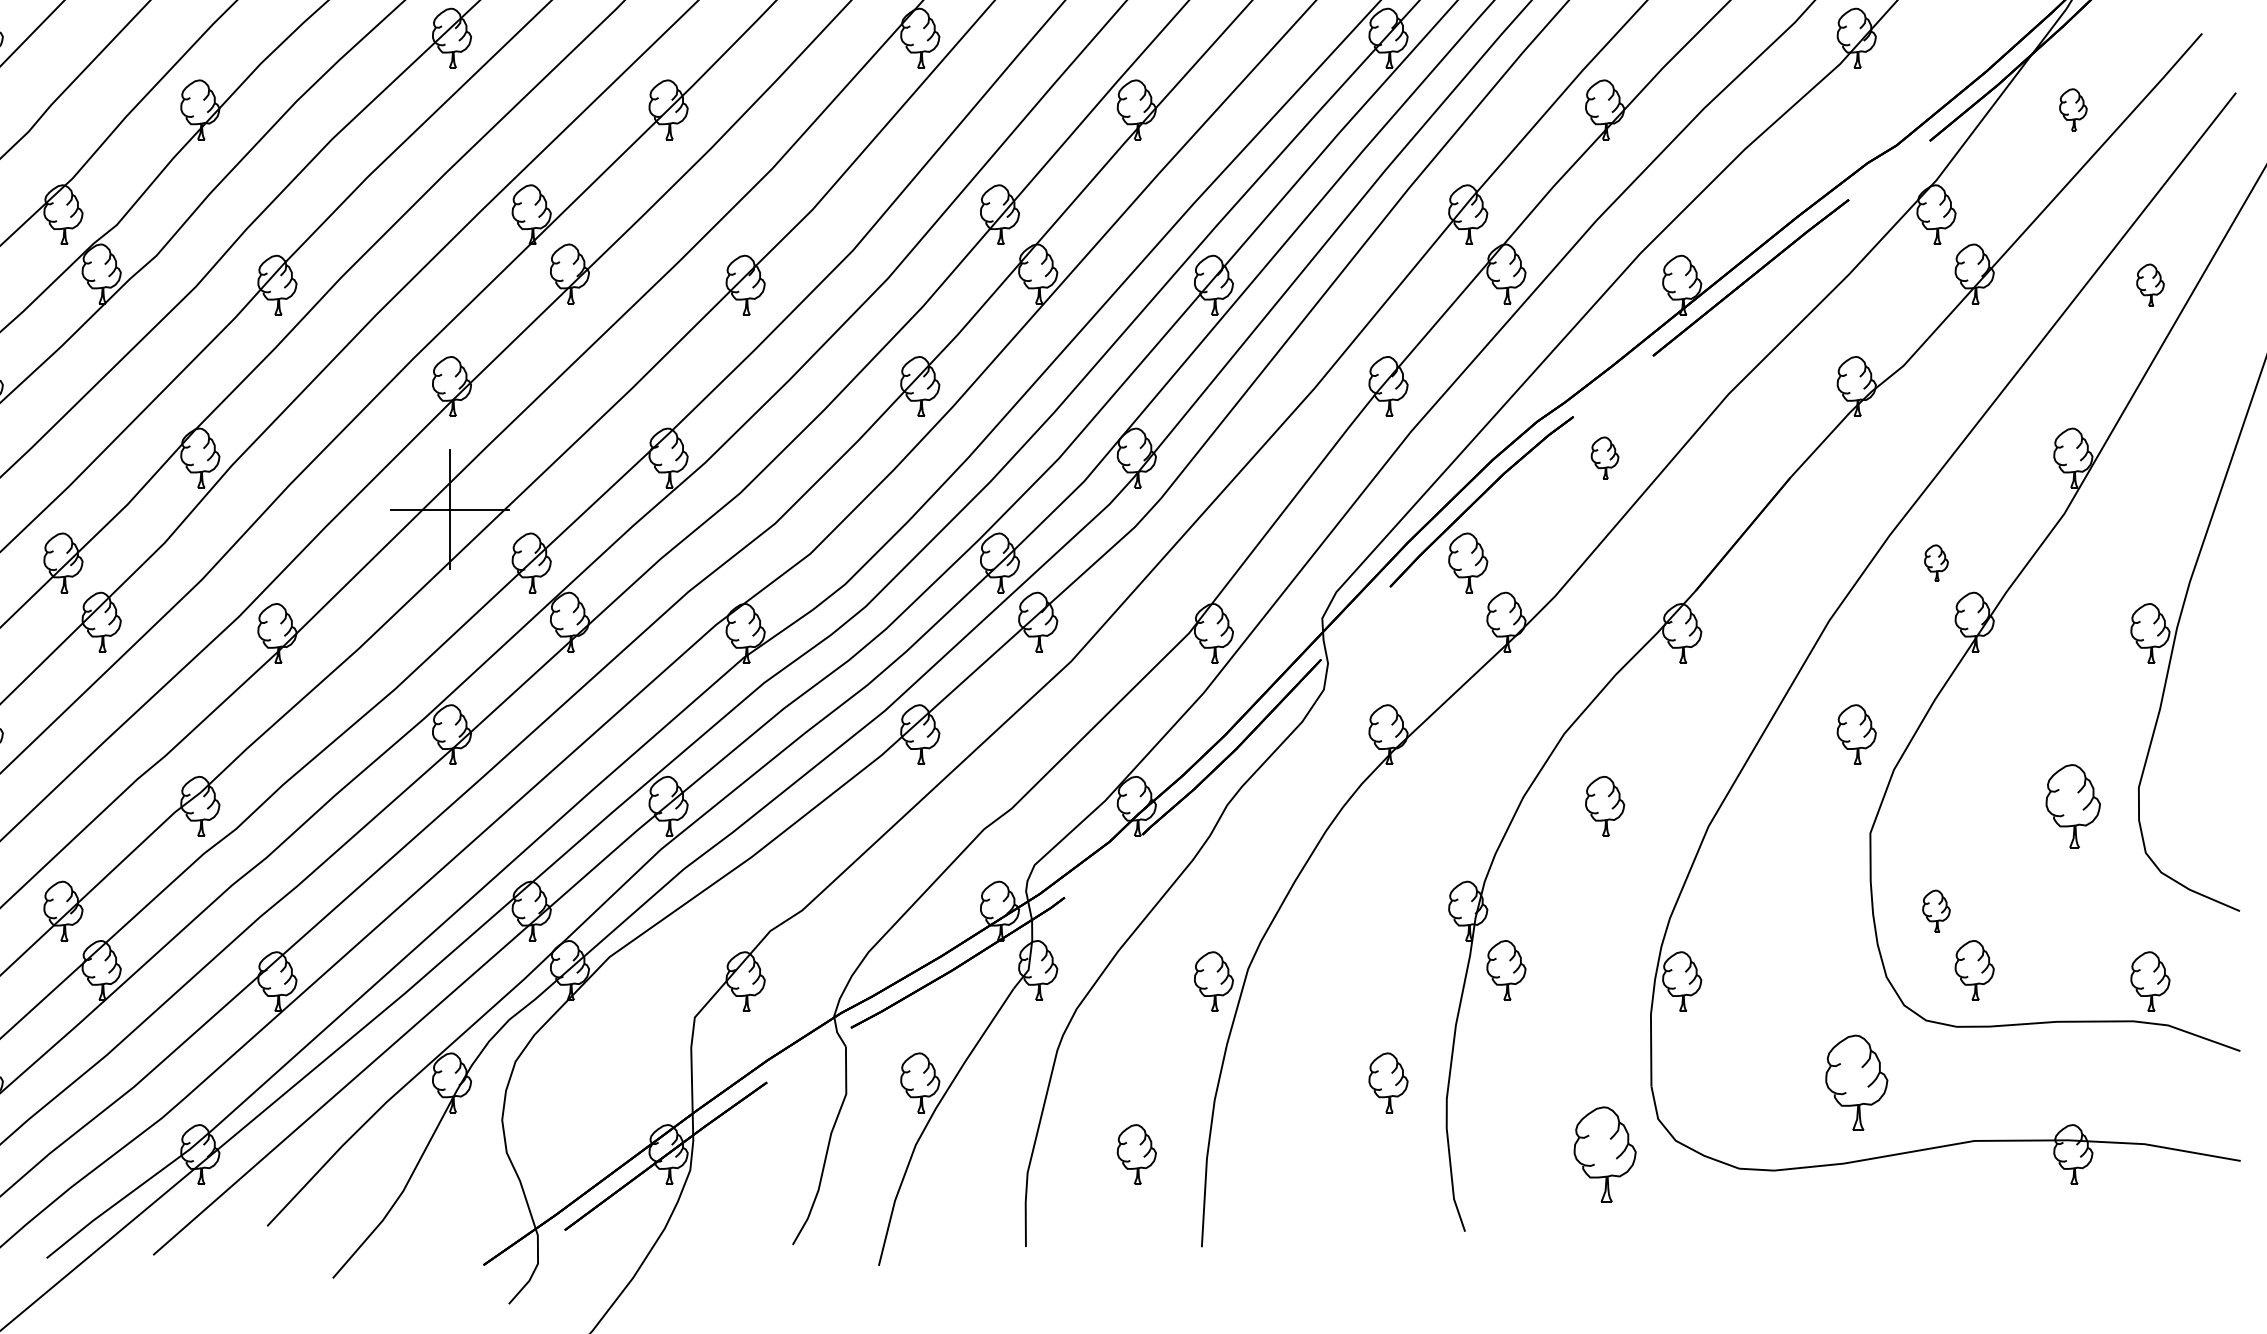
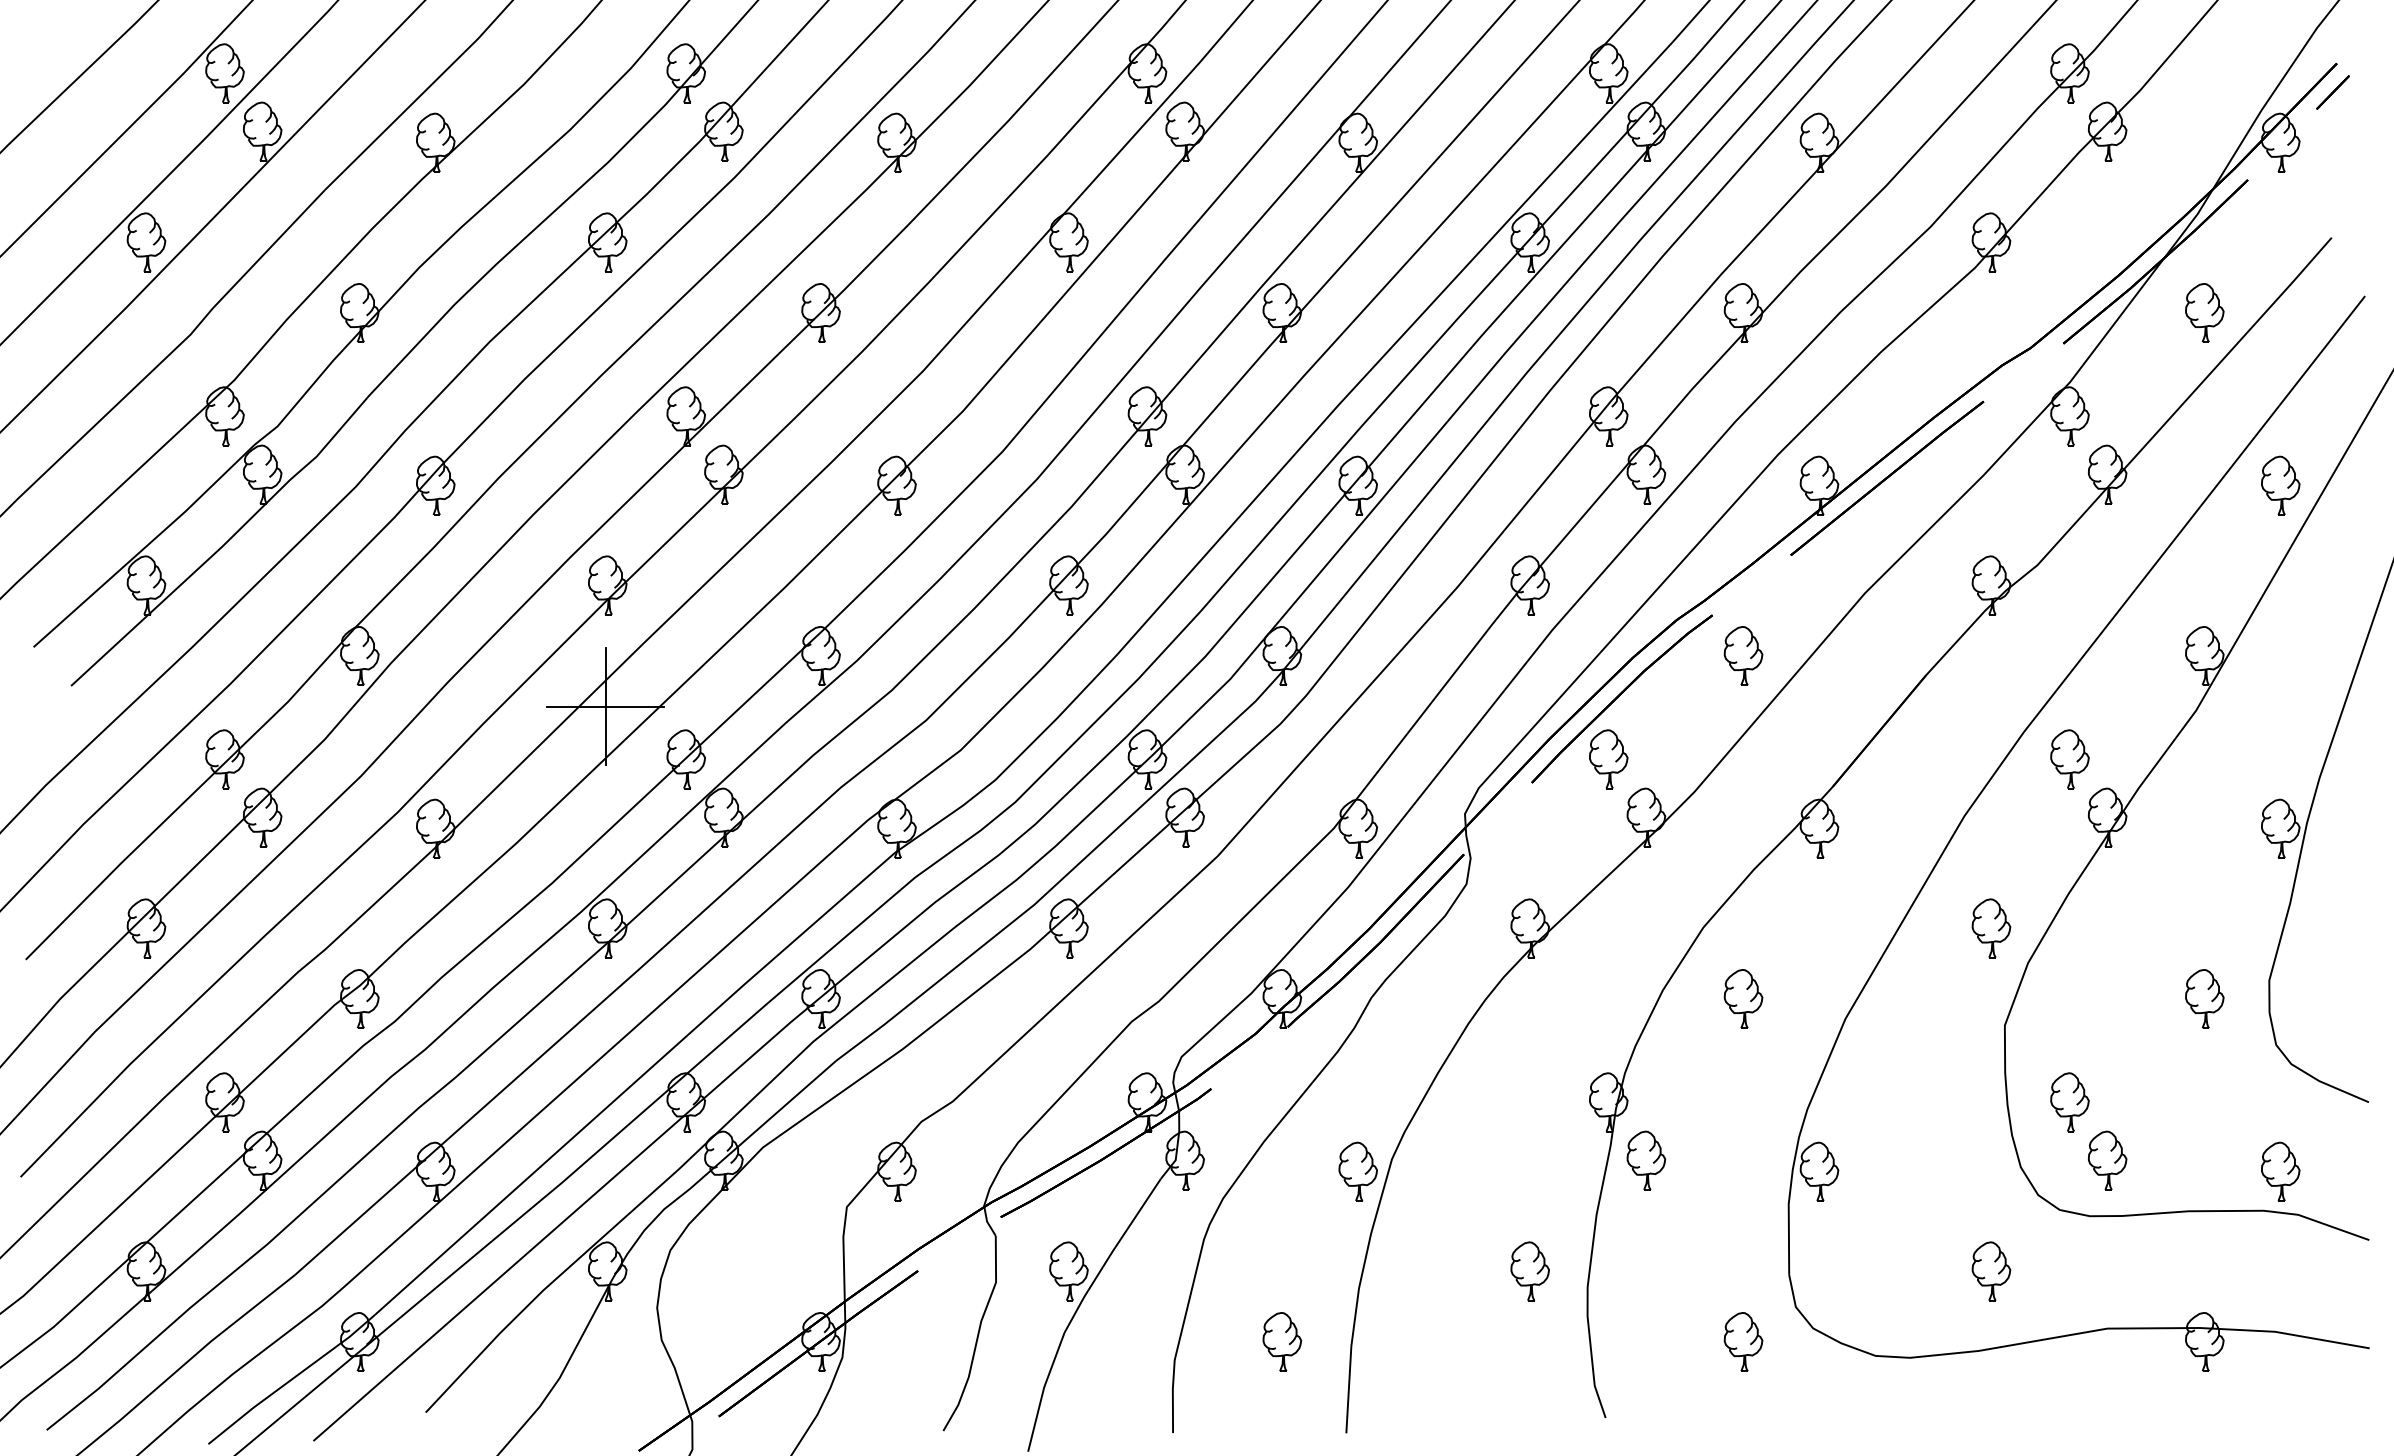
part: (2073, 109) -> (2204, 312), size x1.43
part: (2150, 285) -> (2280, 485), size x1.43
part: (1605, 457) -> (1743, 655), size x1.43
part: (1936, 563) -> (2069, 759), size x1.67
part: (2073, 805) -> (2204, 998), size x0.71
part: (1936, 911) -> (2069, 1102), size x1.43
part: (1856, 1082) -> (1991, 1271), size x0.62
part: (1605, 1154) -> (1743, 1341), size x0.62

